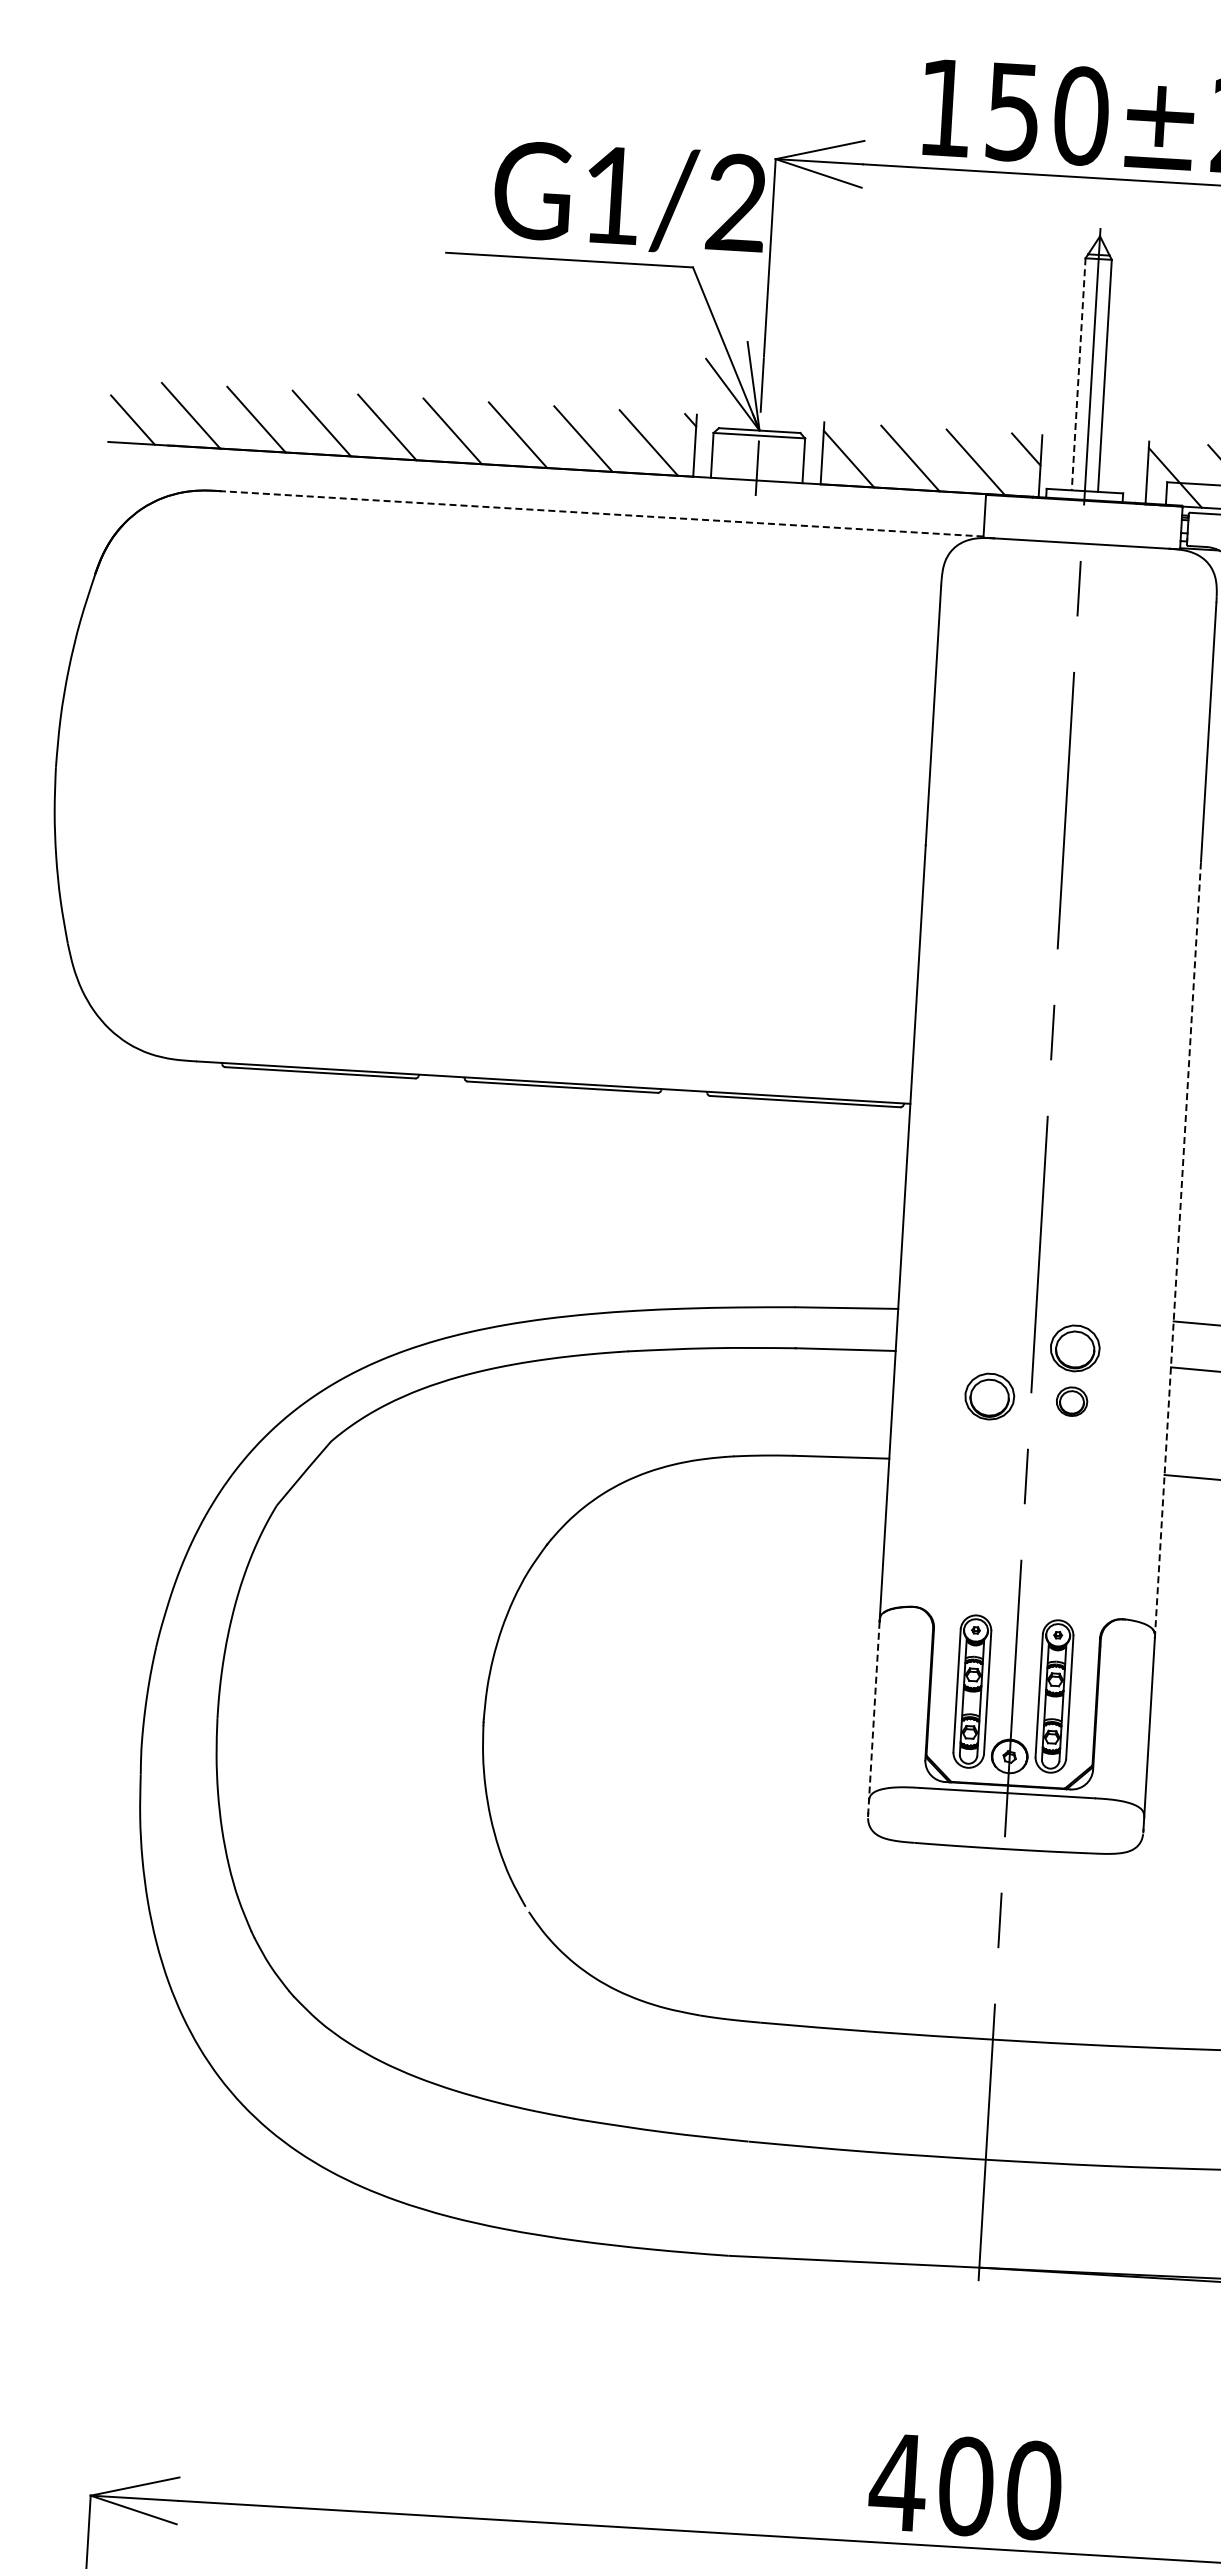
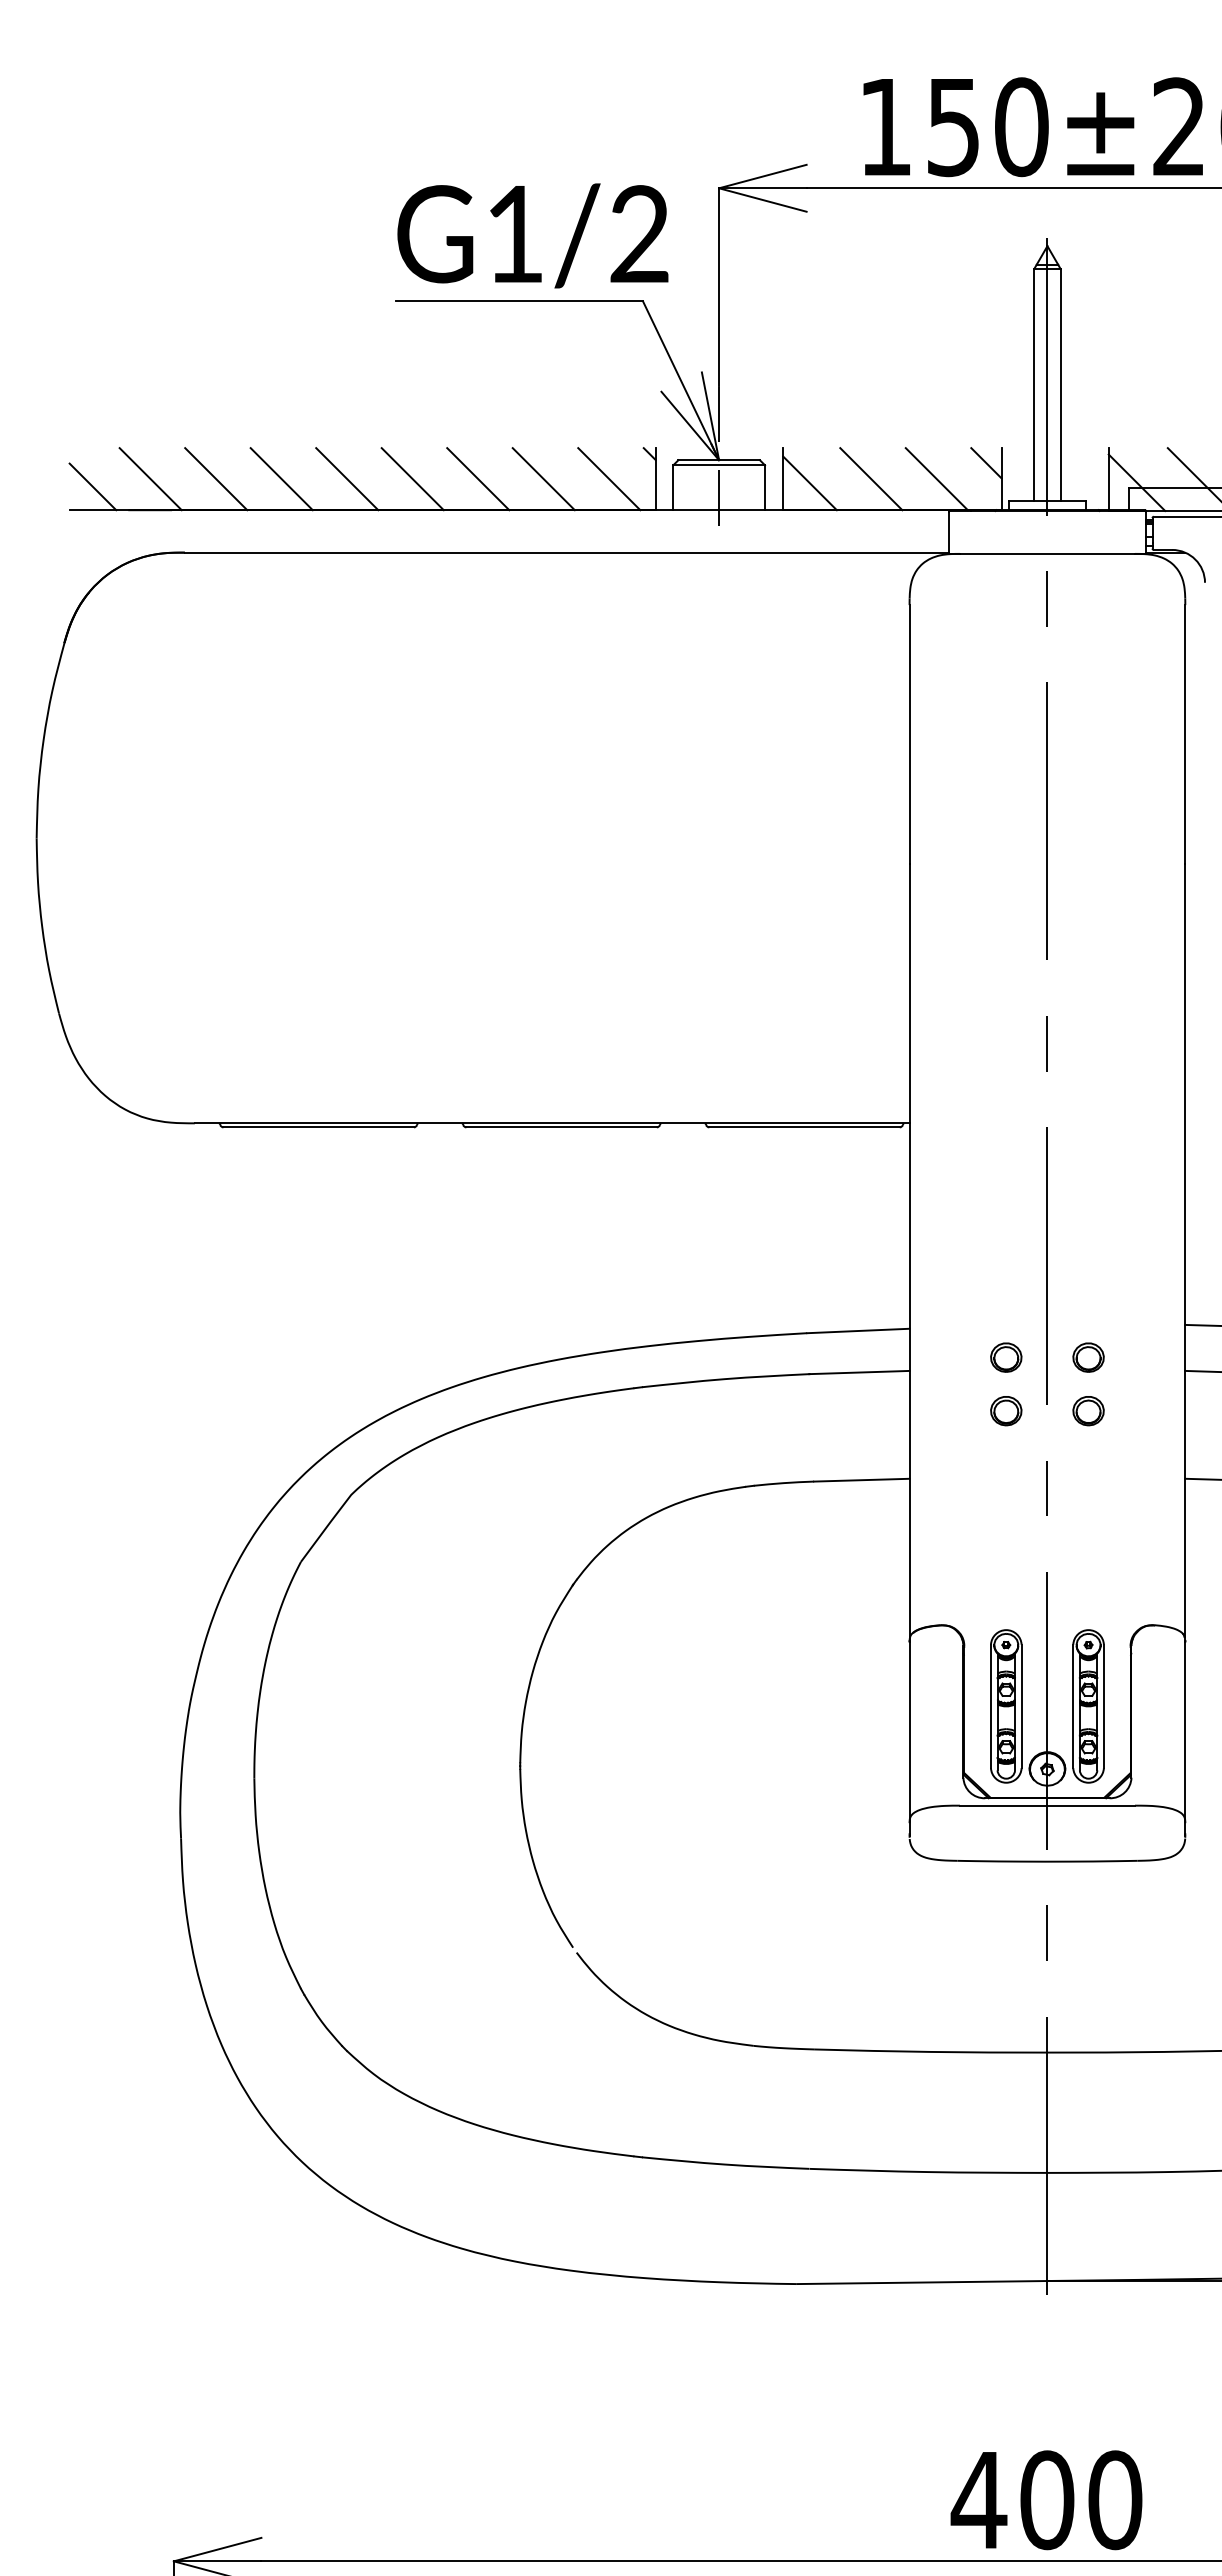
text: (629, 197) -> (532, 235), moved
line: (1078, 374) -> (1034, 385), dashed -> solid
line: (601, 513) -> (566, 552), dashed -> solid
line: (1178, 1250) -> (1185, 1253), dashed -> solid
part: (993, 1343) -> (1006, 1357), added
part: (1075, 1348) -> (1088, 1357), size x0.62
part: (990, 1397) -> (1006, 1411), size x0.62
line: (873, 1717) -> (909, 1738), dashed -> solid

